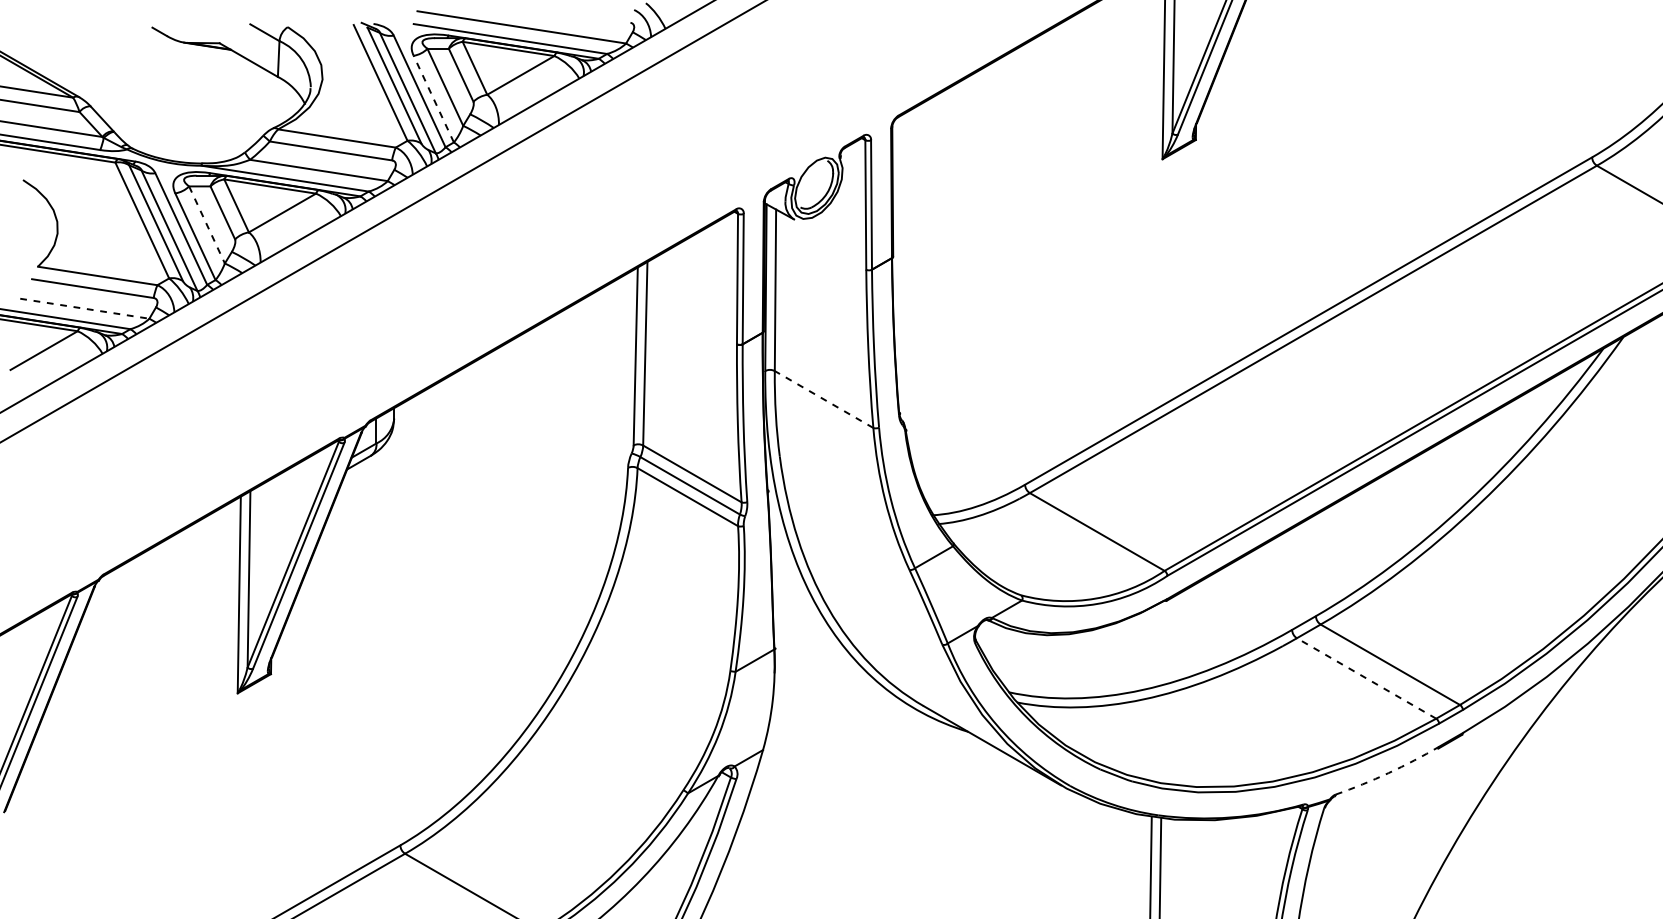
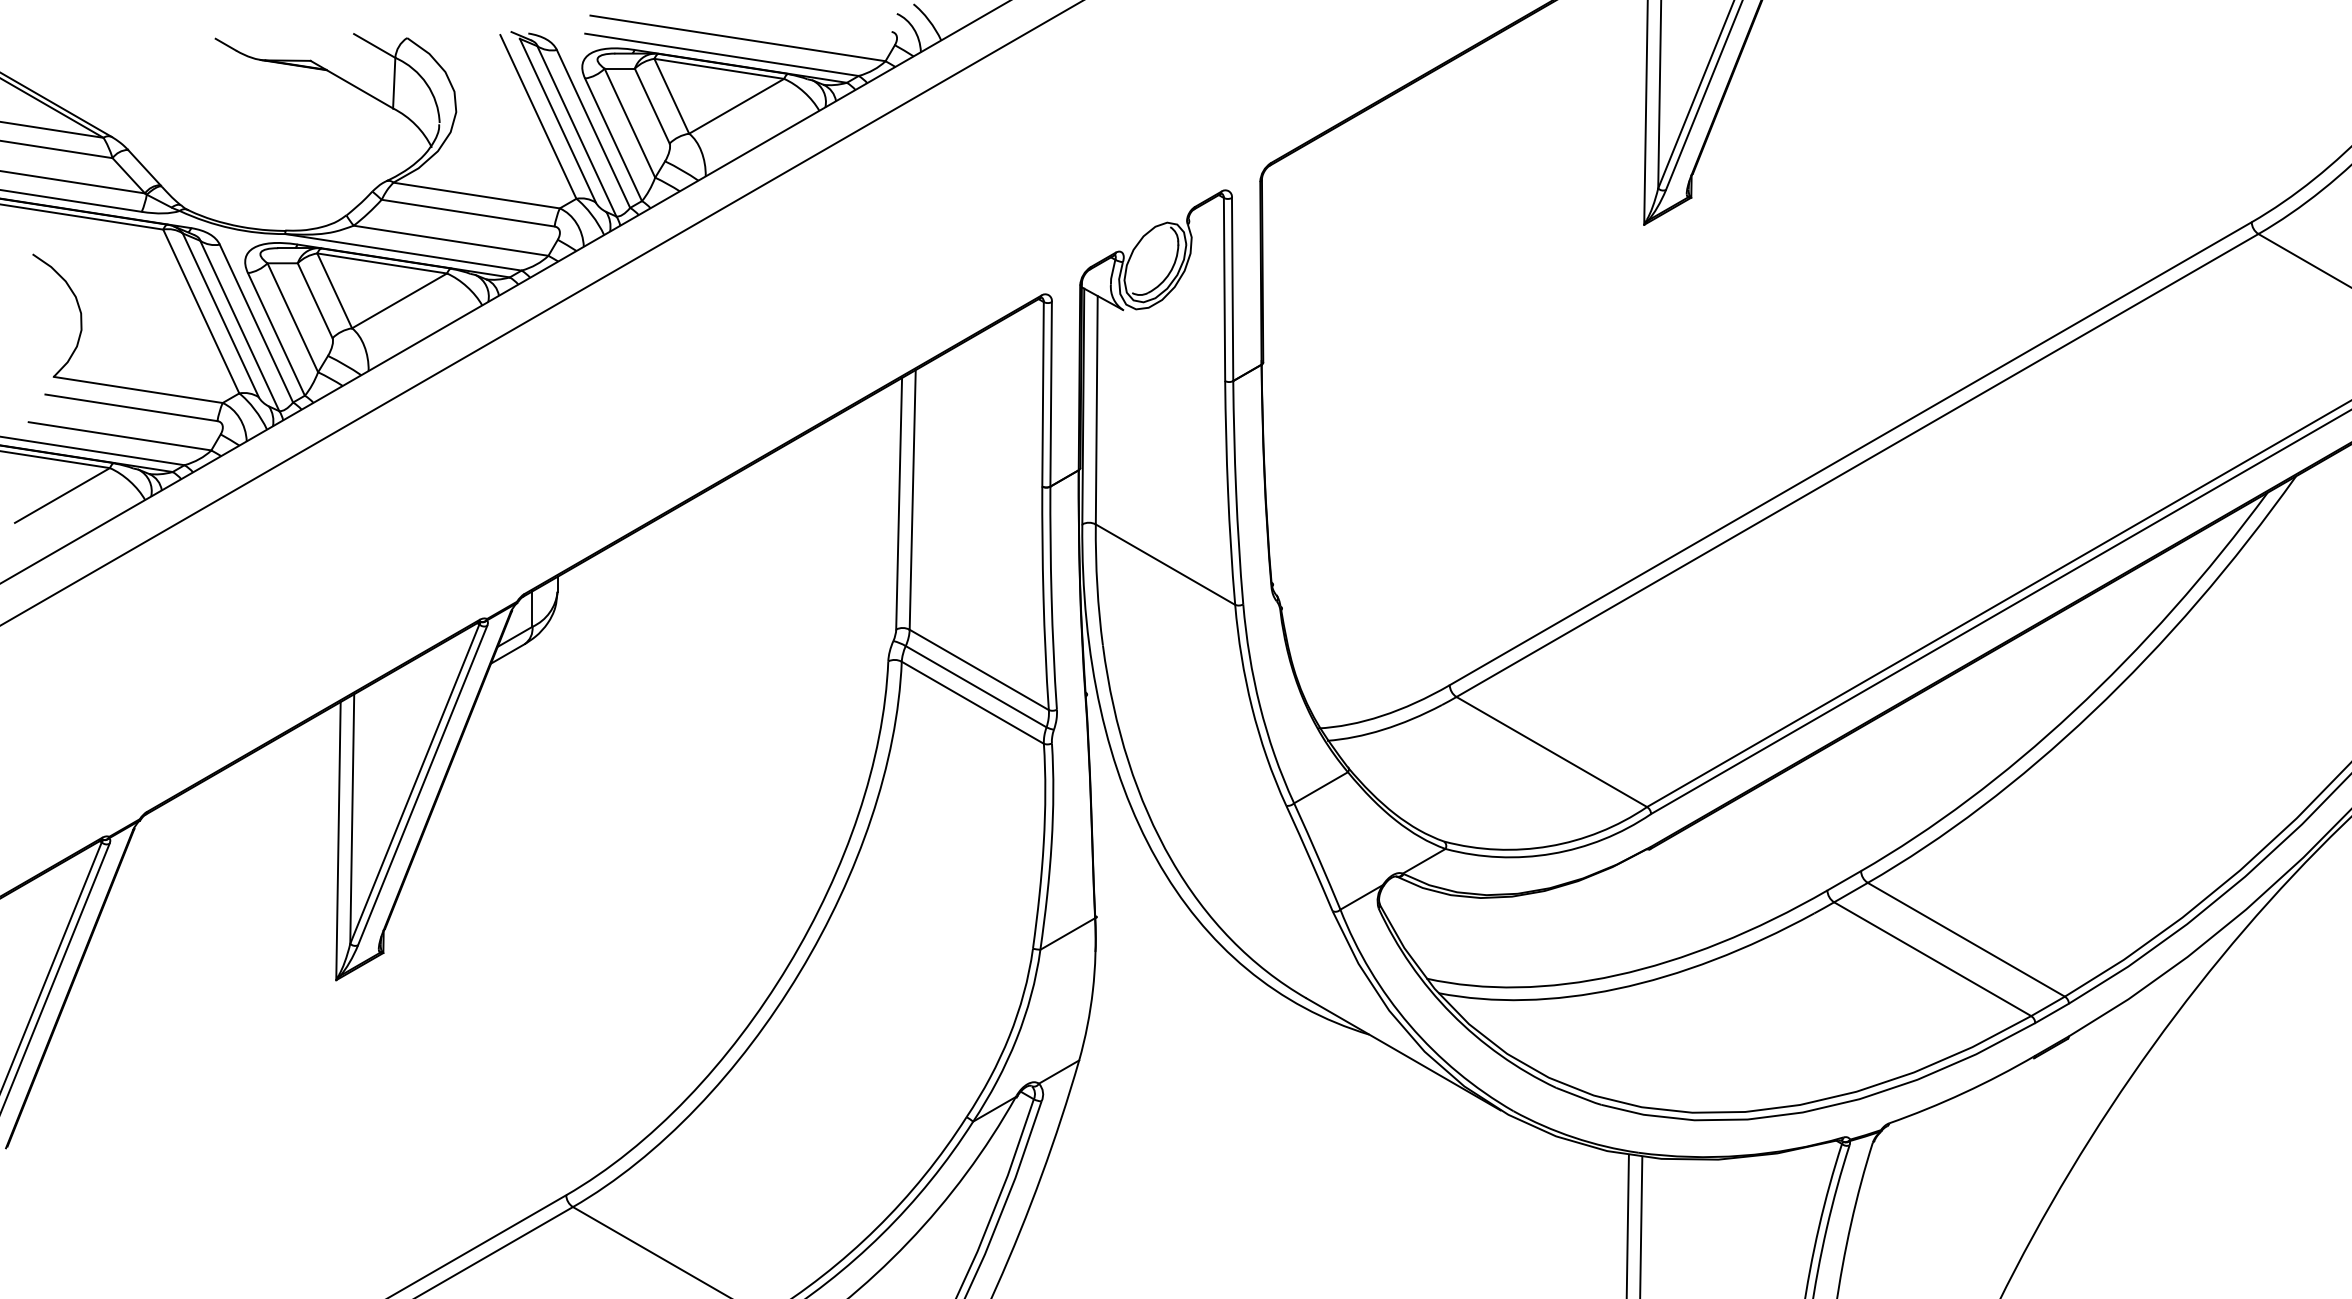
line: (433, 98) -> (613, 139), dashed -> solid
line: (207, 225) -> (293, 318), dashed -> solid
line: (85, 308) -> (120, 436), dashed -> solid
line: (824, 399) -> (1165, 564), dashed -> solid
line: (1366, 678) -> (1932, 959), dashed -> solid
arc: (1388, 773) -> (1963, 1093), dashed -> solid

